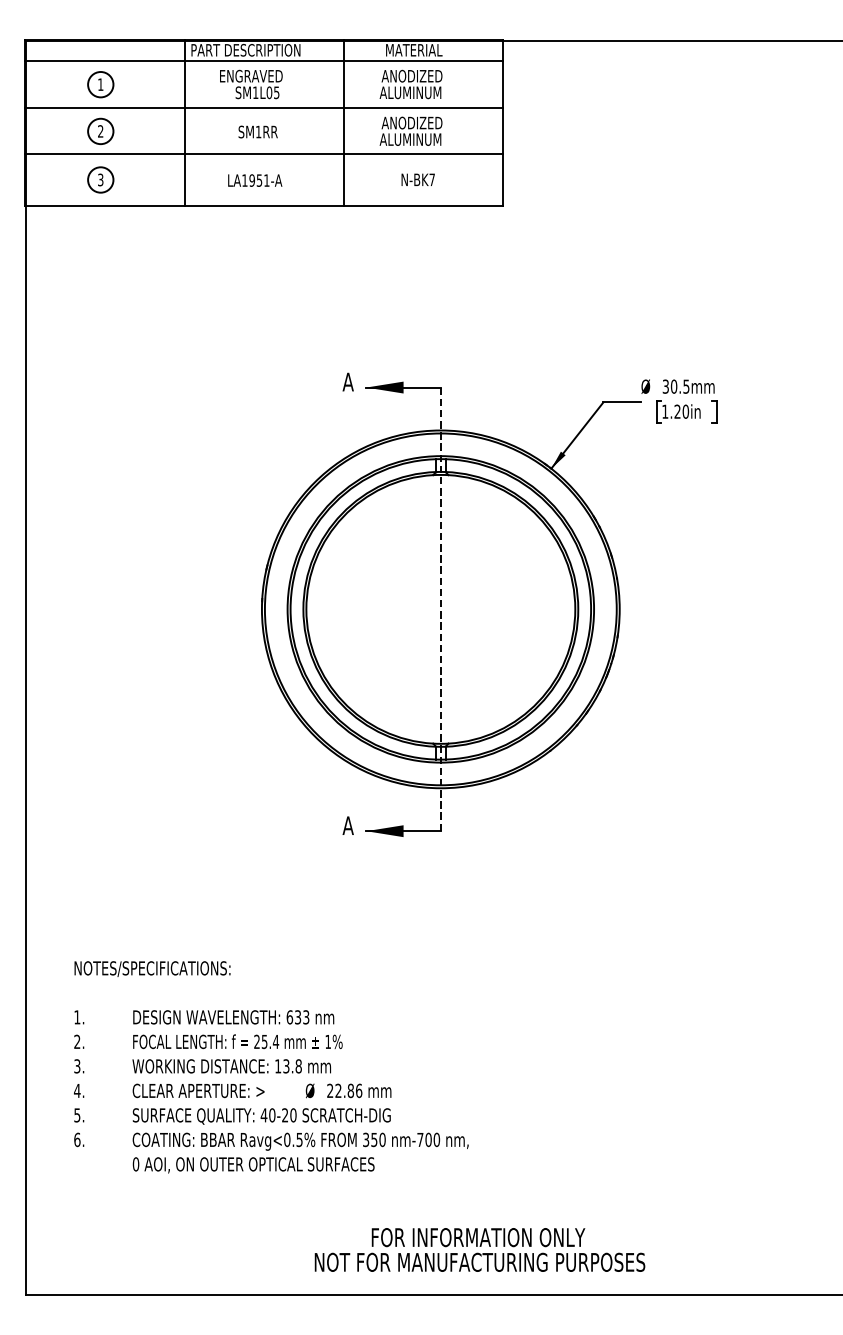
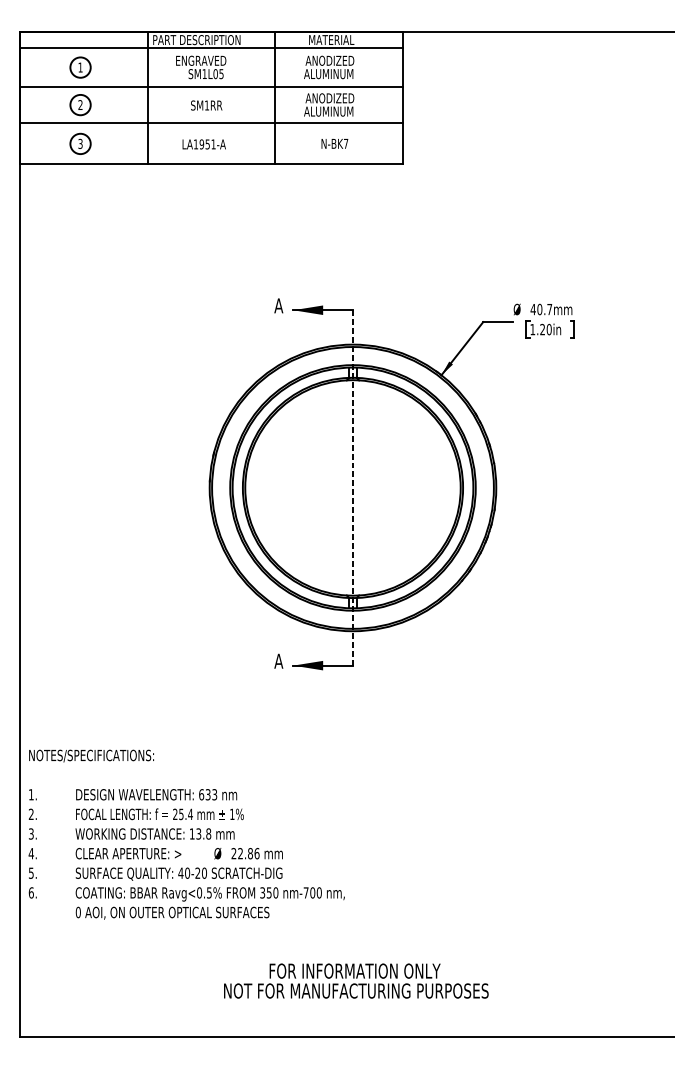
text: (675, 386) -> (540, 309), 30.5mm -> 40.7mm
text: (271, 1067) -> (186, 834), moved
text: (479, 1249) -> (355, 980), moved

